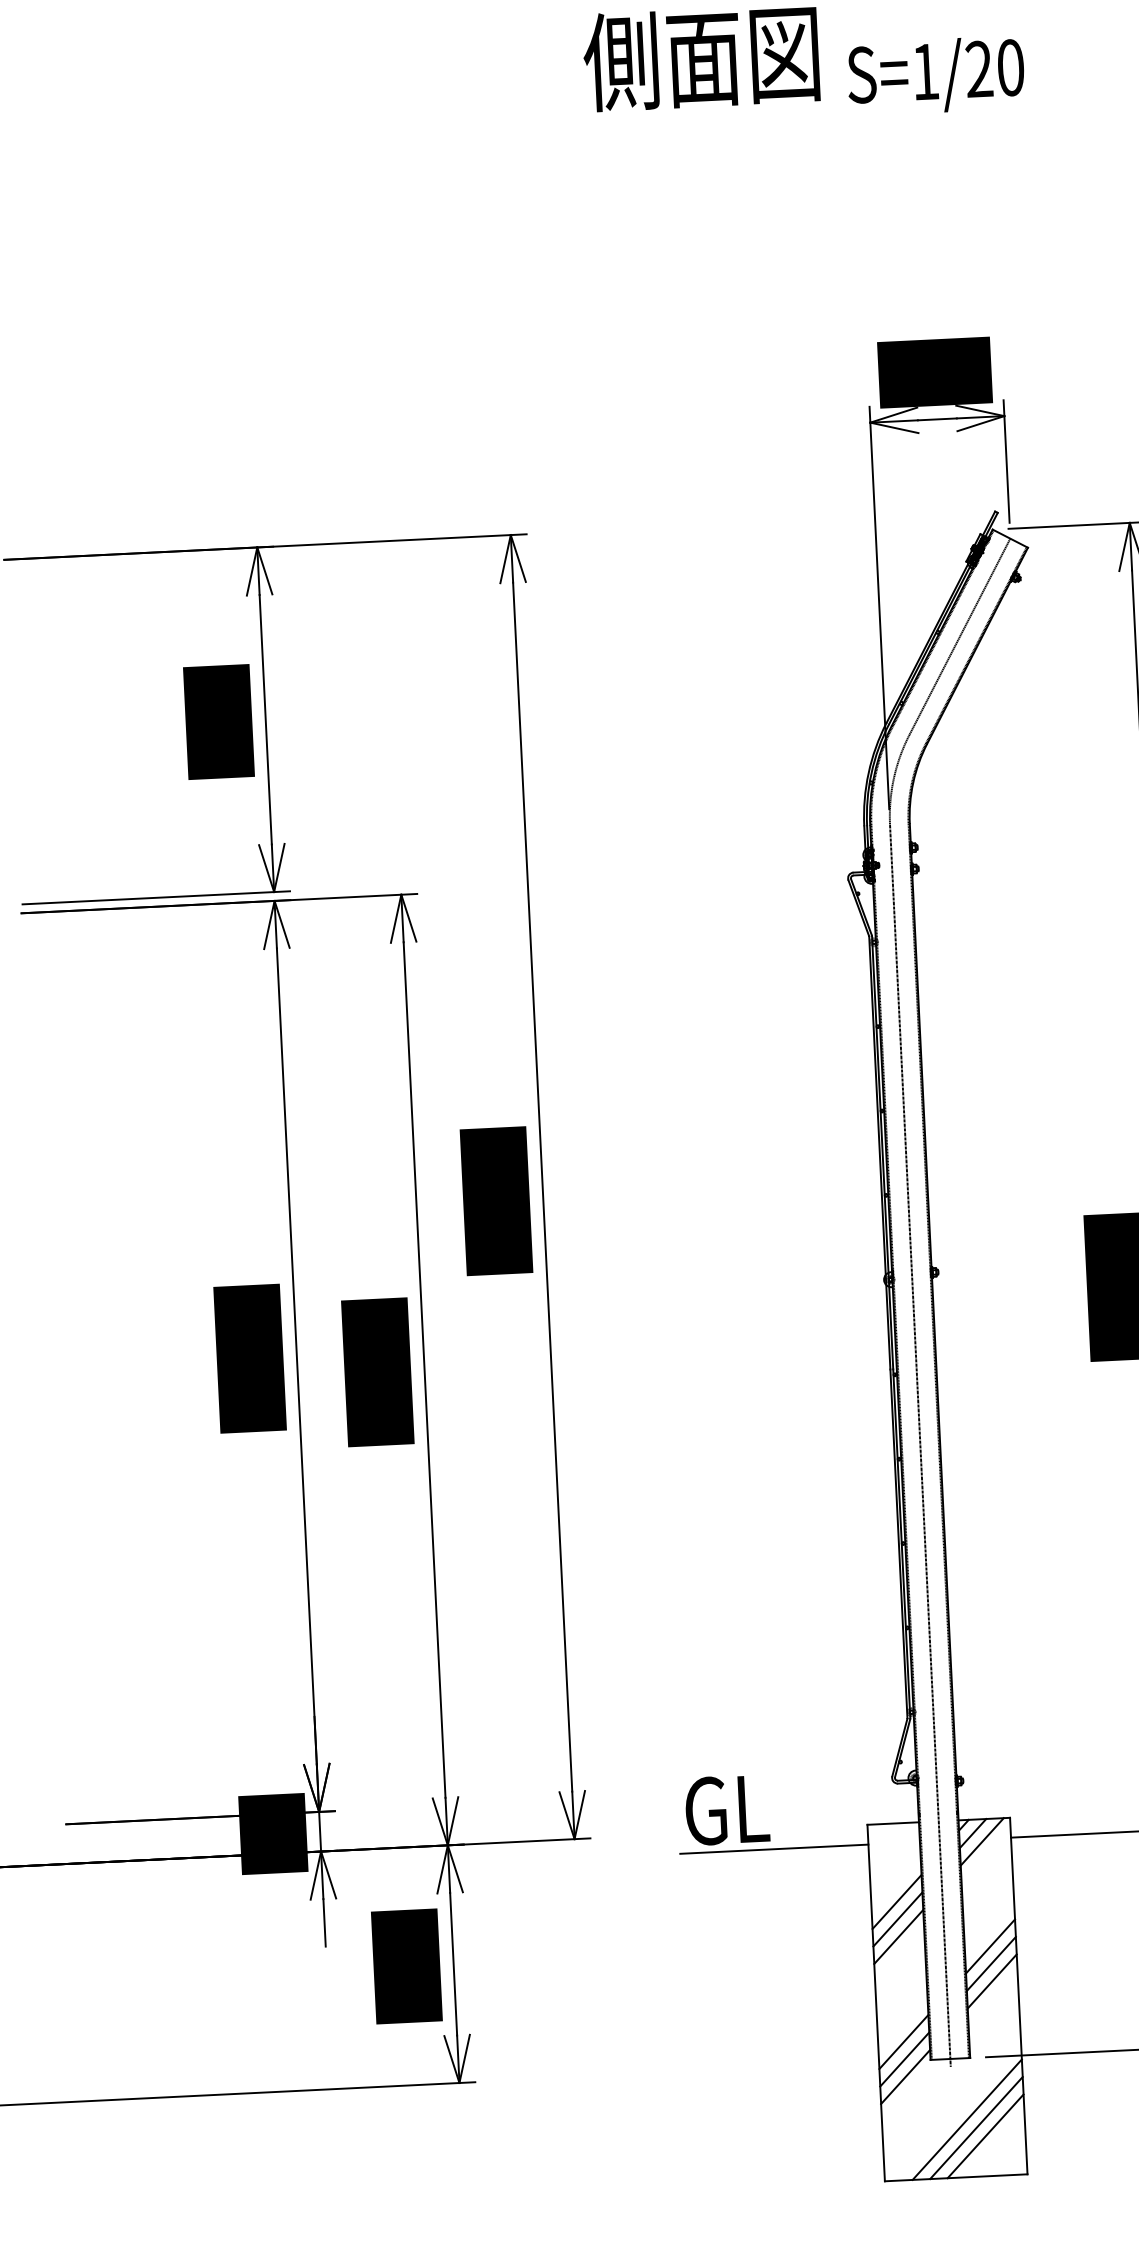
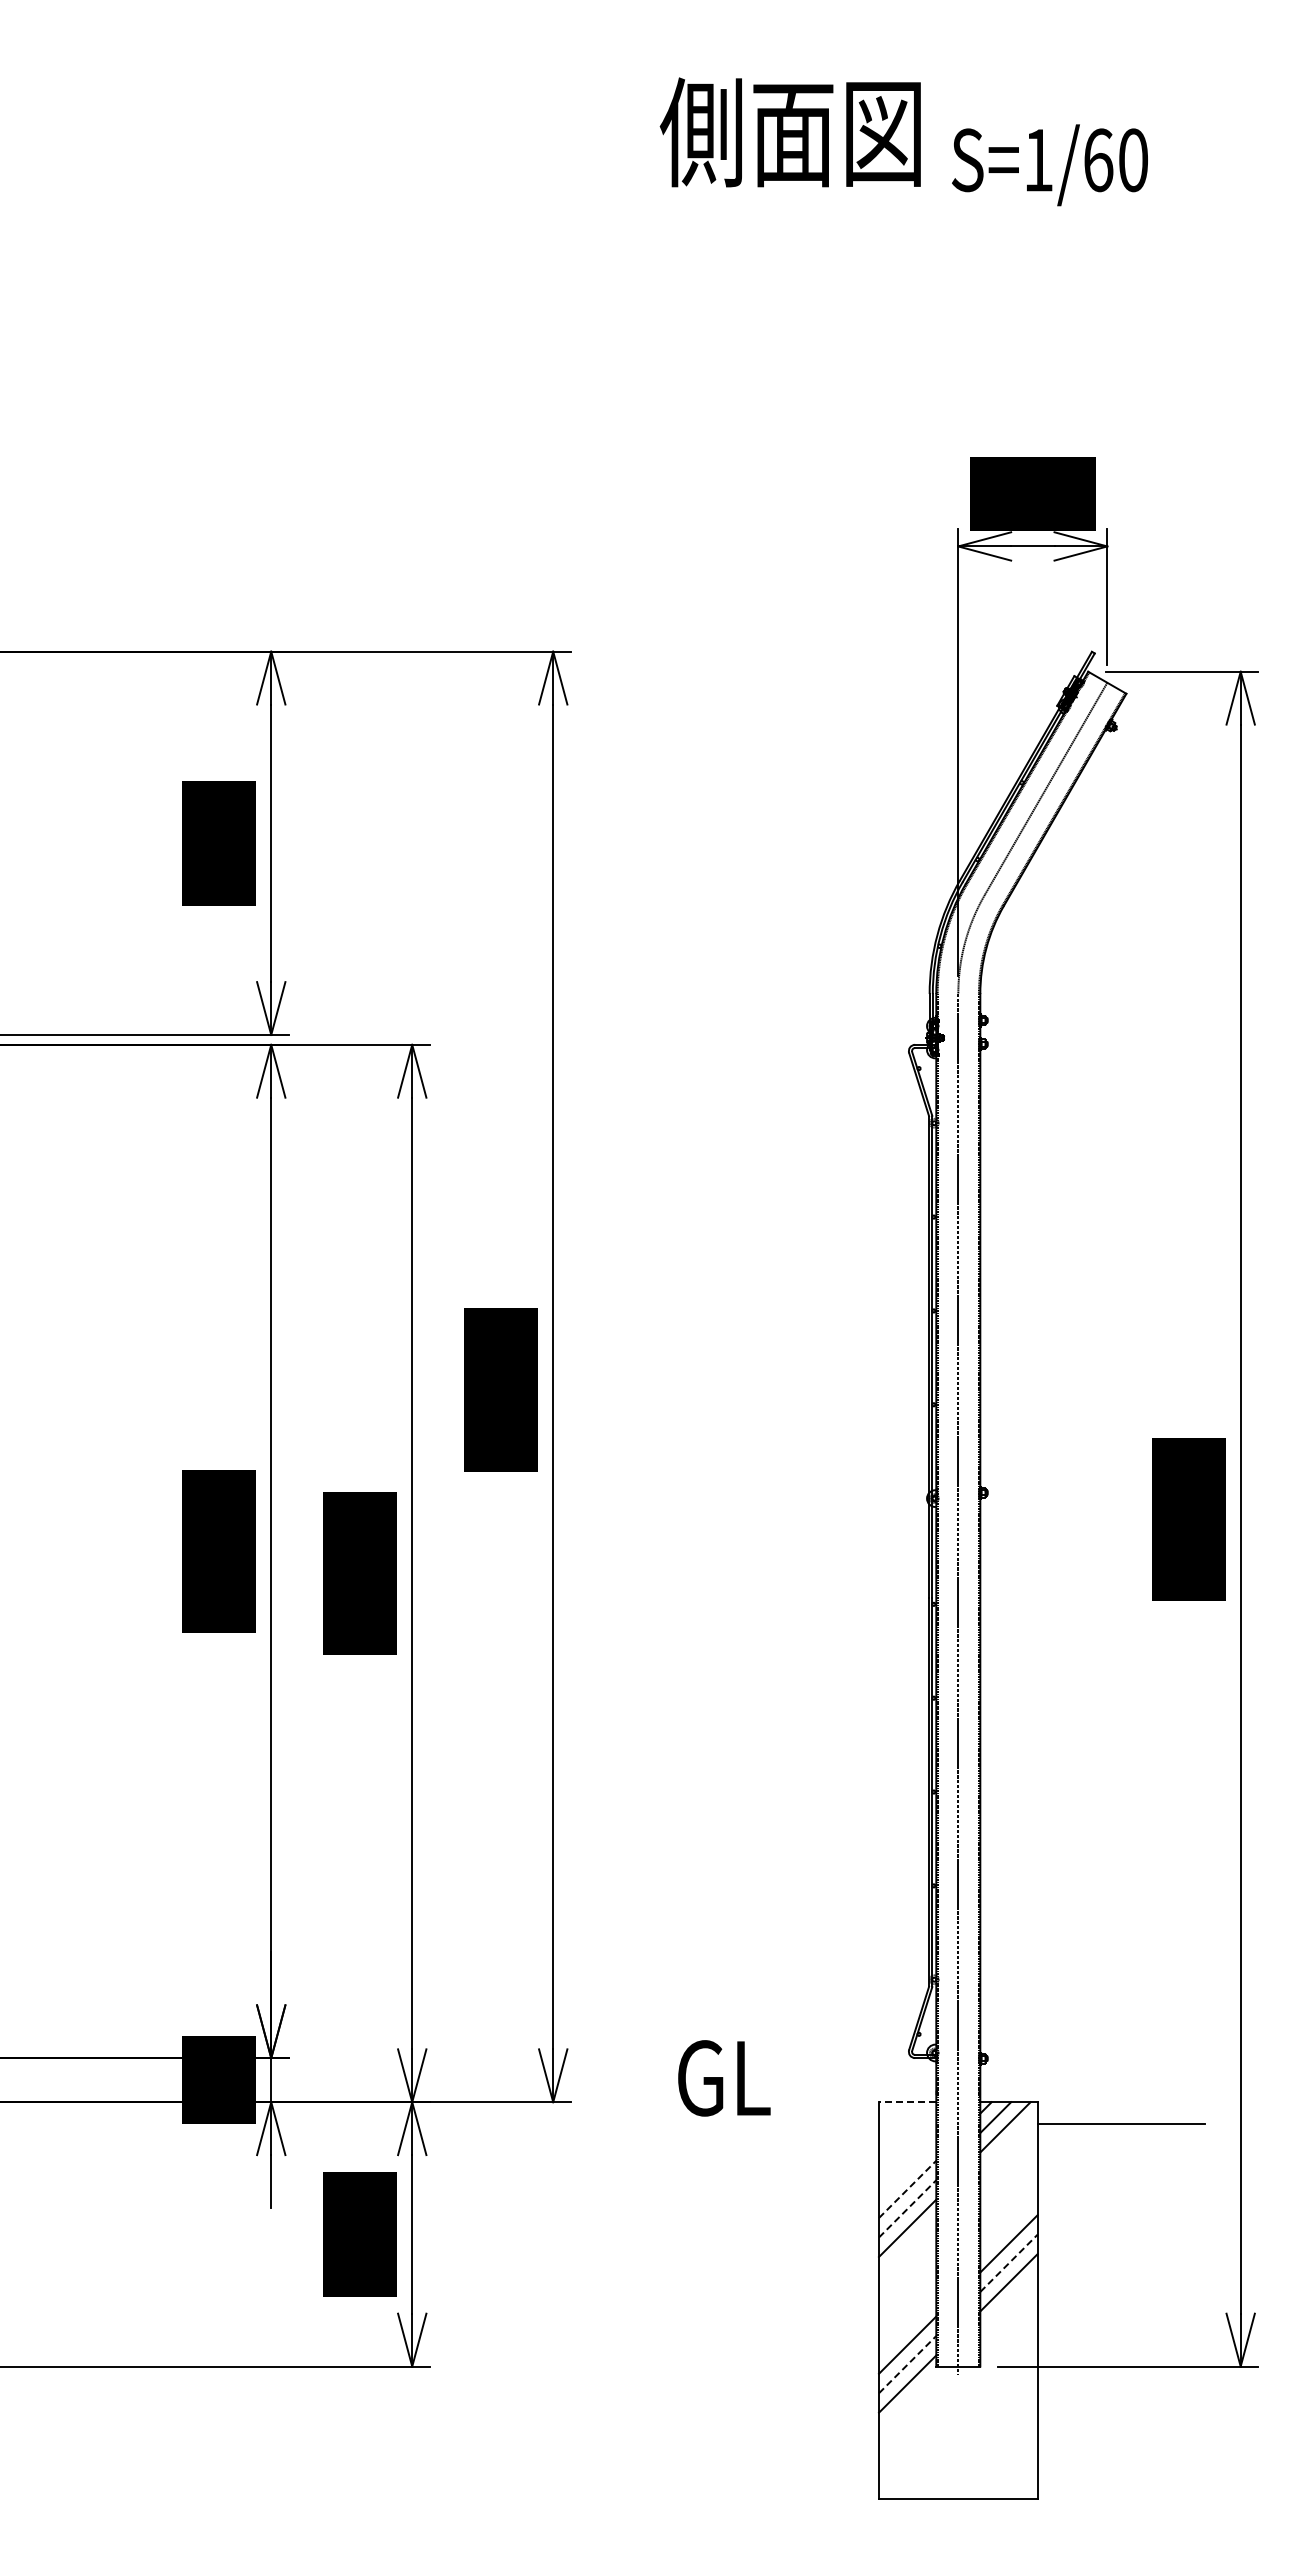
text: (979, 69) -> (1098, 160), S=1/20 -> S=1/60
line: (893, 1823) -> (907, 2102), solid -> dashed
line: (774, 1849) -> (774, 2124), removed
line: (897, 1902) -> (908, 2189), solid -> dashed
line: (898, 1919) -> (908, 2208), solid -> dashed
line: (991, 1963) -> (1009, 2262), solid -> dashed
line: (905, 2059) -> (908, 2364), solid -> dashed
line: (967, 2119) -> (973, 2434), removed
line: (976, 2127) -> (983, 2444), removed
line: (984, 2135) -> (992, 2453), removed

